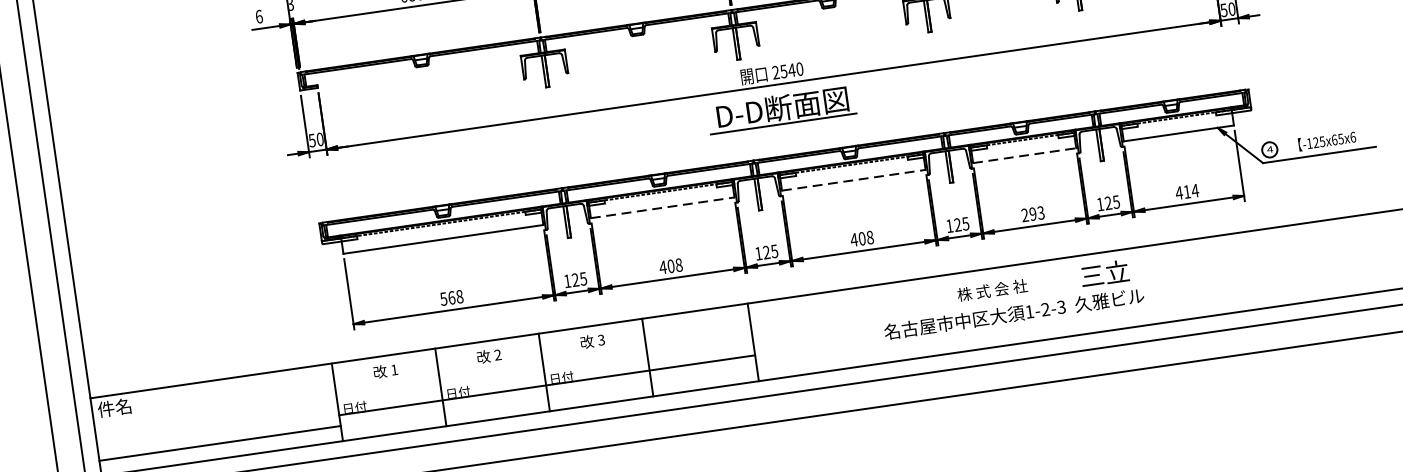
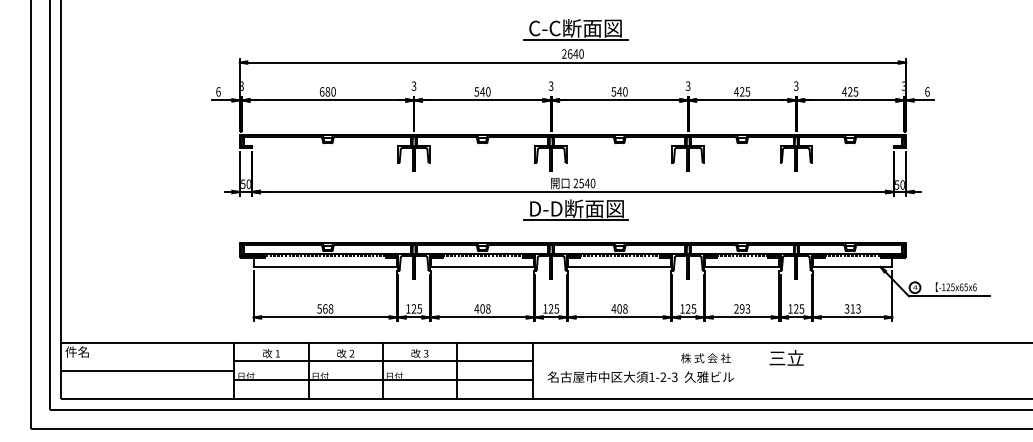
line: (1024, 154) -> (742, 266), dashed -> solid
line: (854, 179) -> (620, 266), dashed -> solid
text: (1186, 191) -> (852, 308), 414 -> 313
line: (663, 206) -> (483, 266), dashed -> solid
text: (1013, 313) -> (640, 376), moved
line: (543, 359) -> (383, 361), added
line: (219, 443) -> (147, 370), moved

